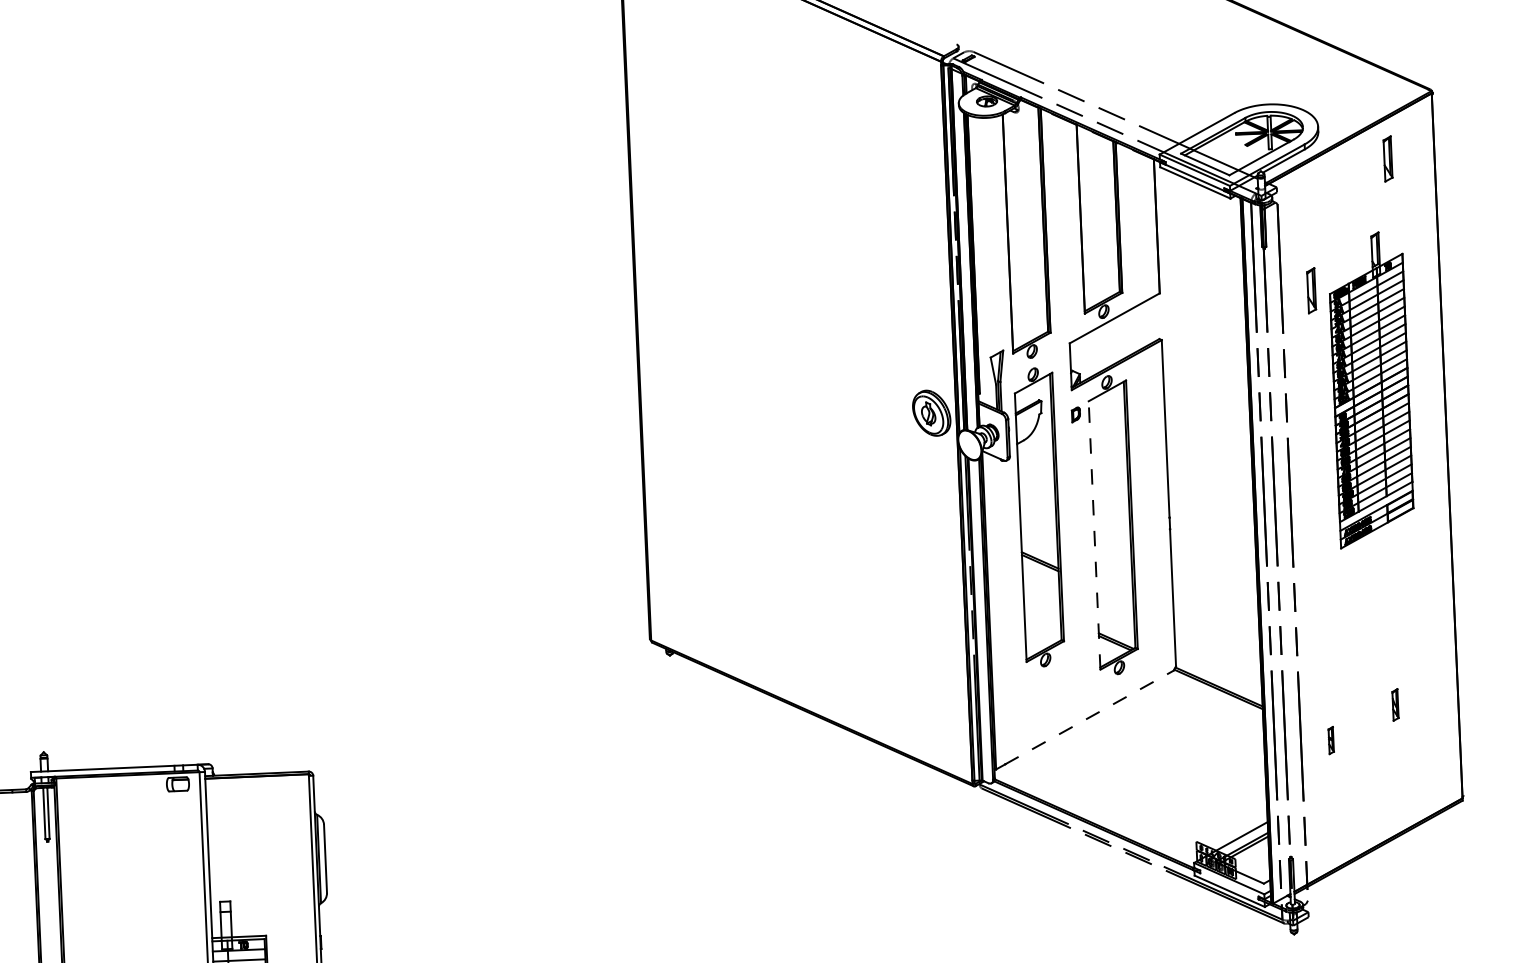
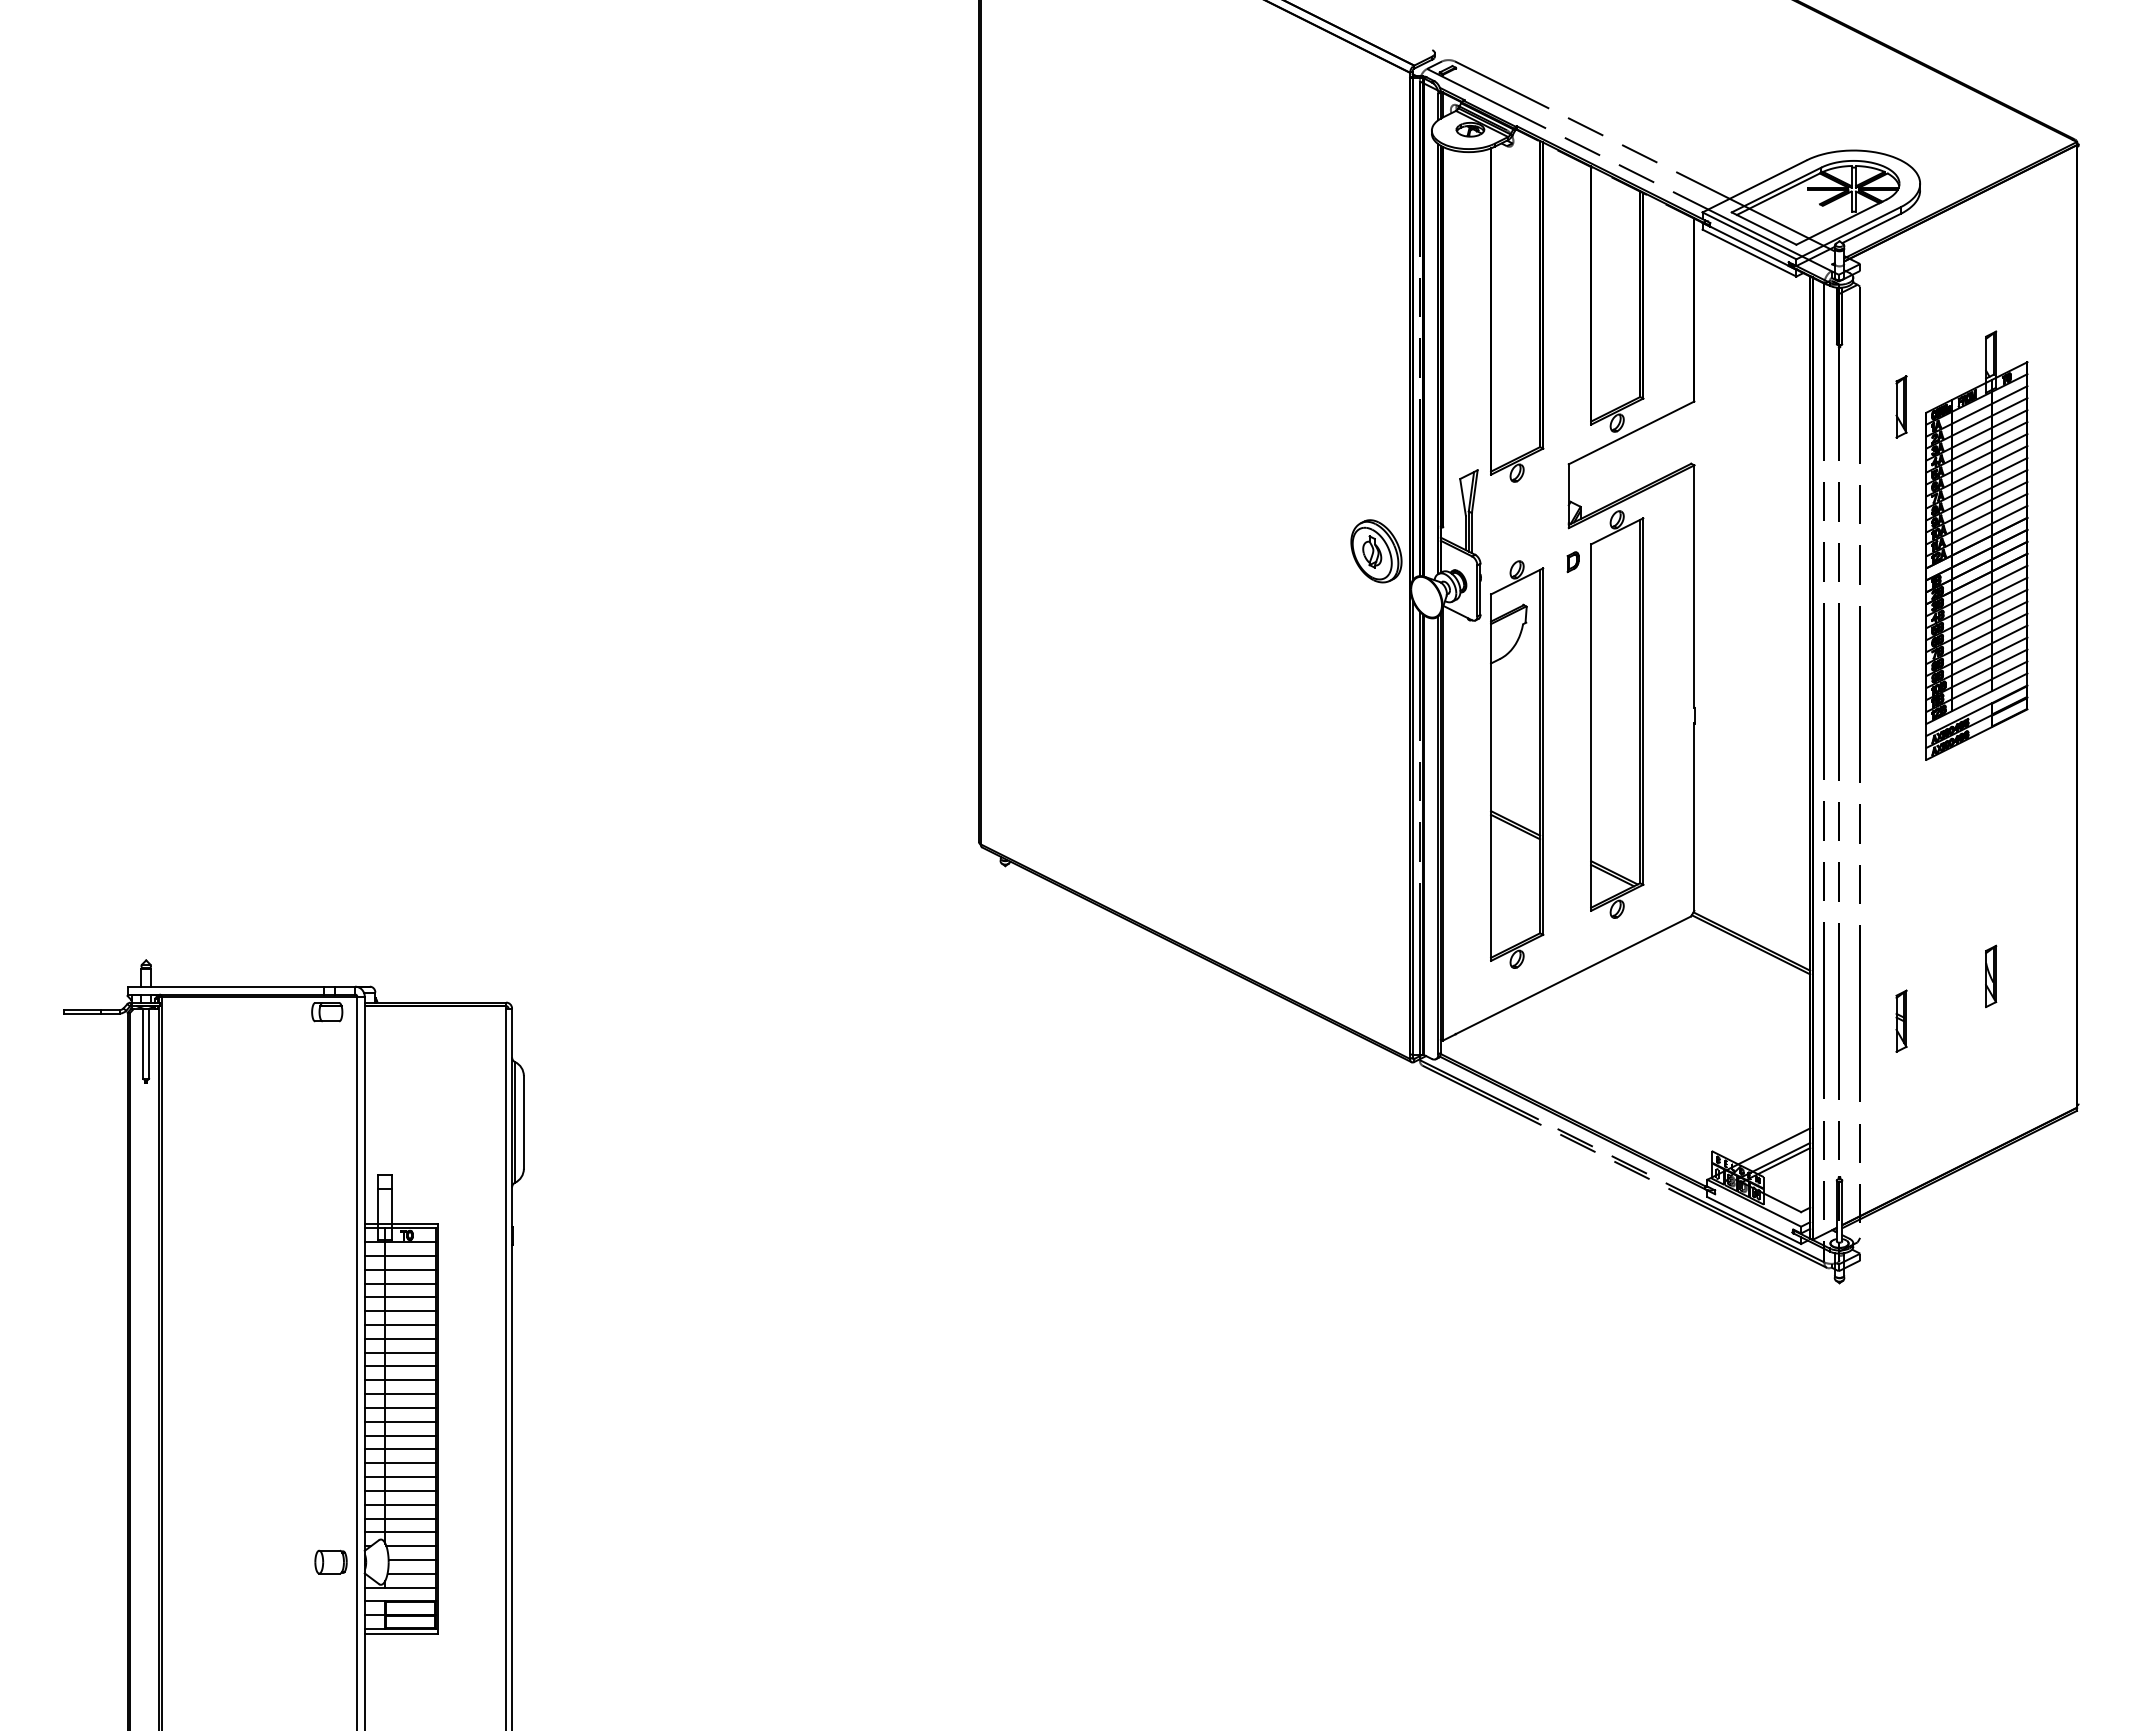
part: (1388, 158) -> (2013, 231), removed
part: (1039, 517) -> (1517, 764), moved
line: (1094, 535) -> (1591, 727), dashed -> solid
part: (1395, 704) -> (1991, 976), size x1.43
line: (1089, 717) -> (1573, 975), dashed -> solid
part: (1331, 740) -> (1901, 1020), size x1.67

